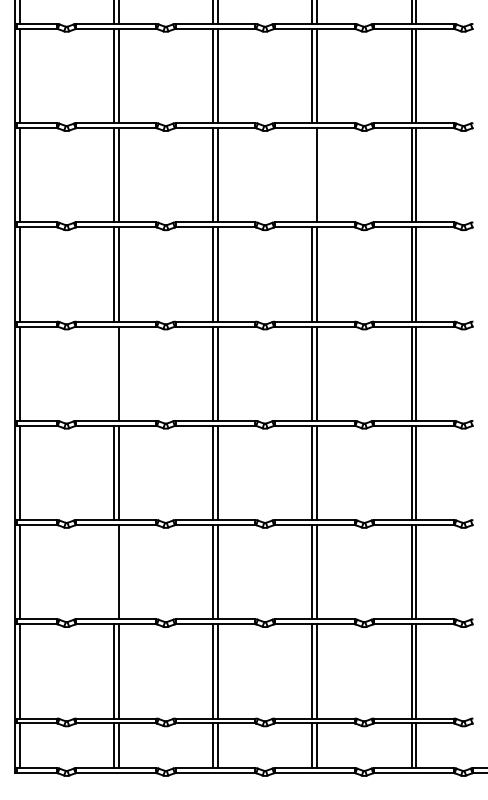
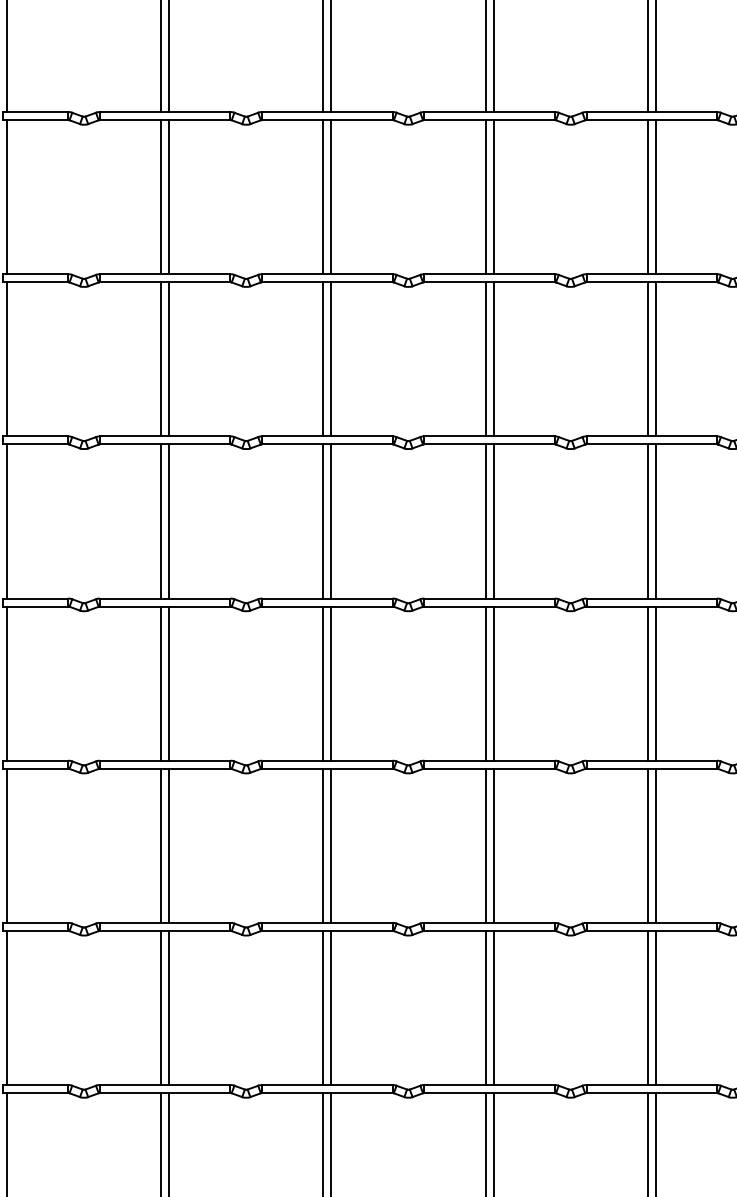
line: (312, 175) -> (485, 359), added
line: (113, 373) -> (160, 683), added
line: (113, 572) -> (160, 1008), added

